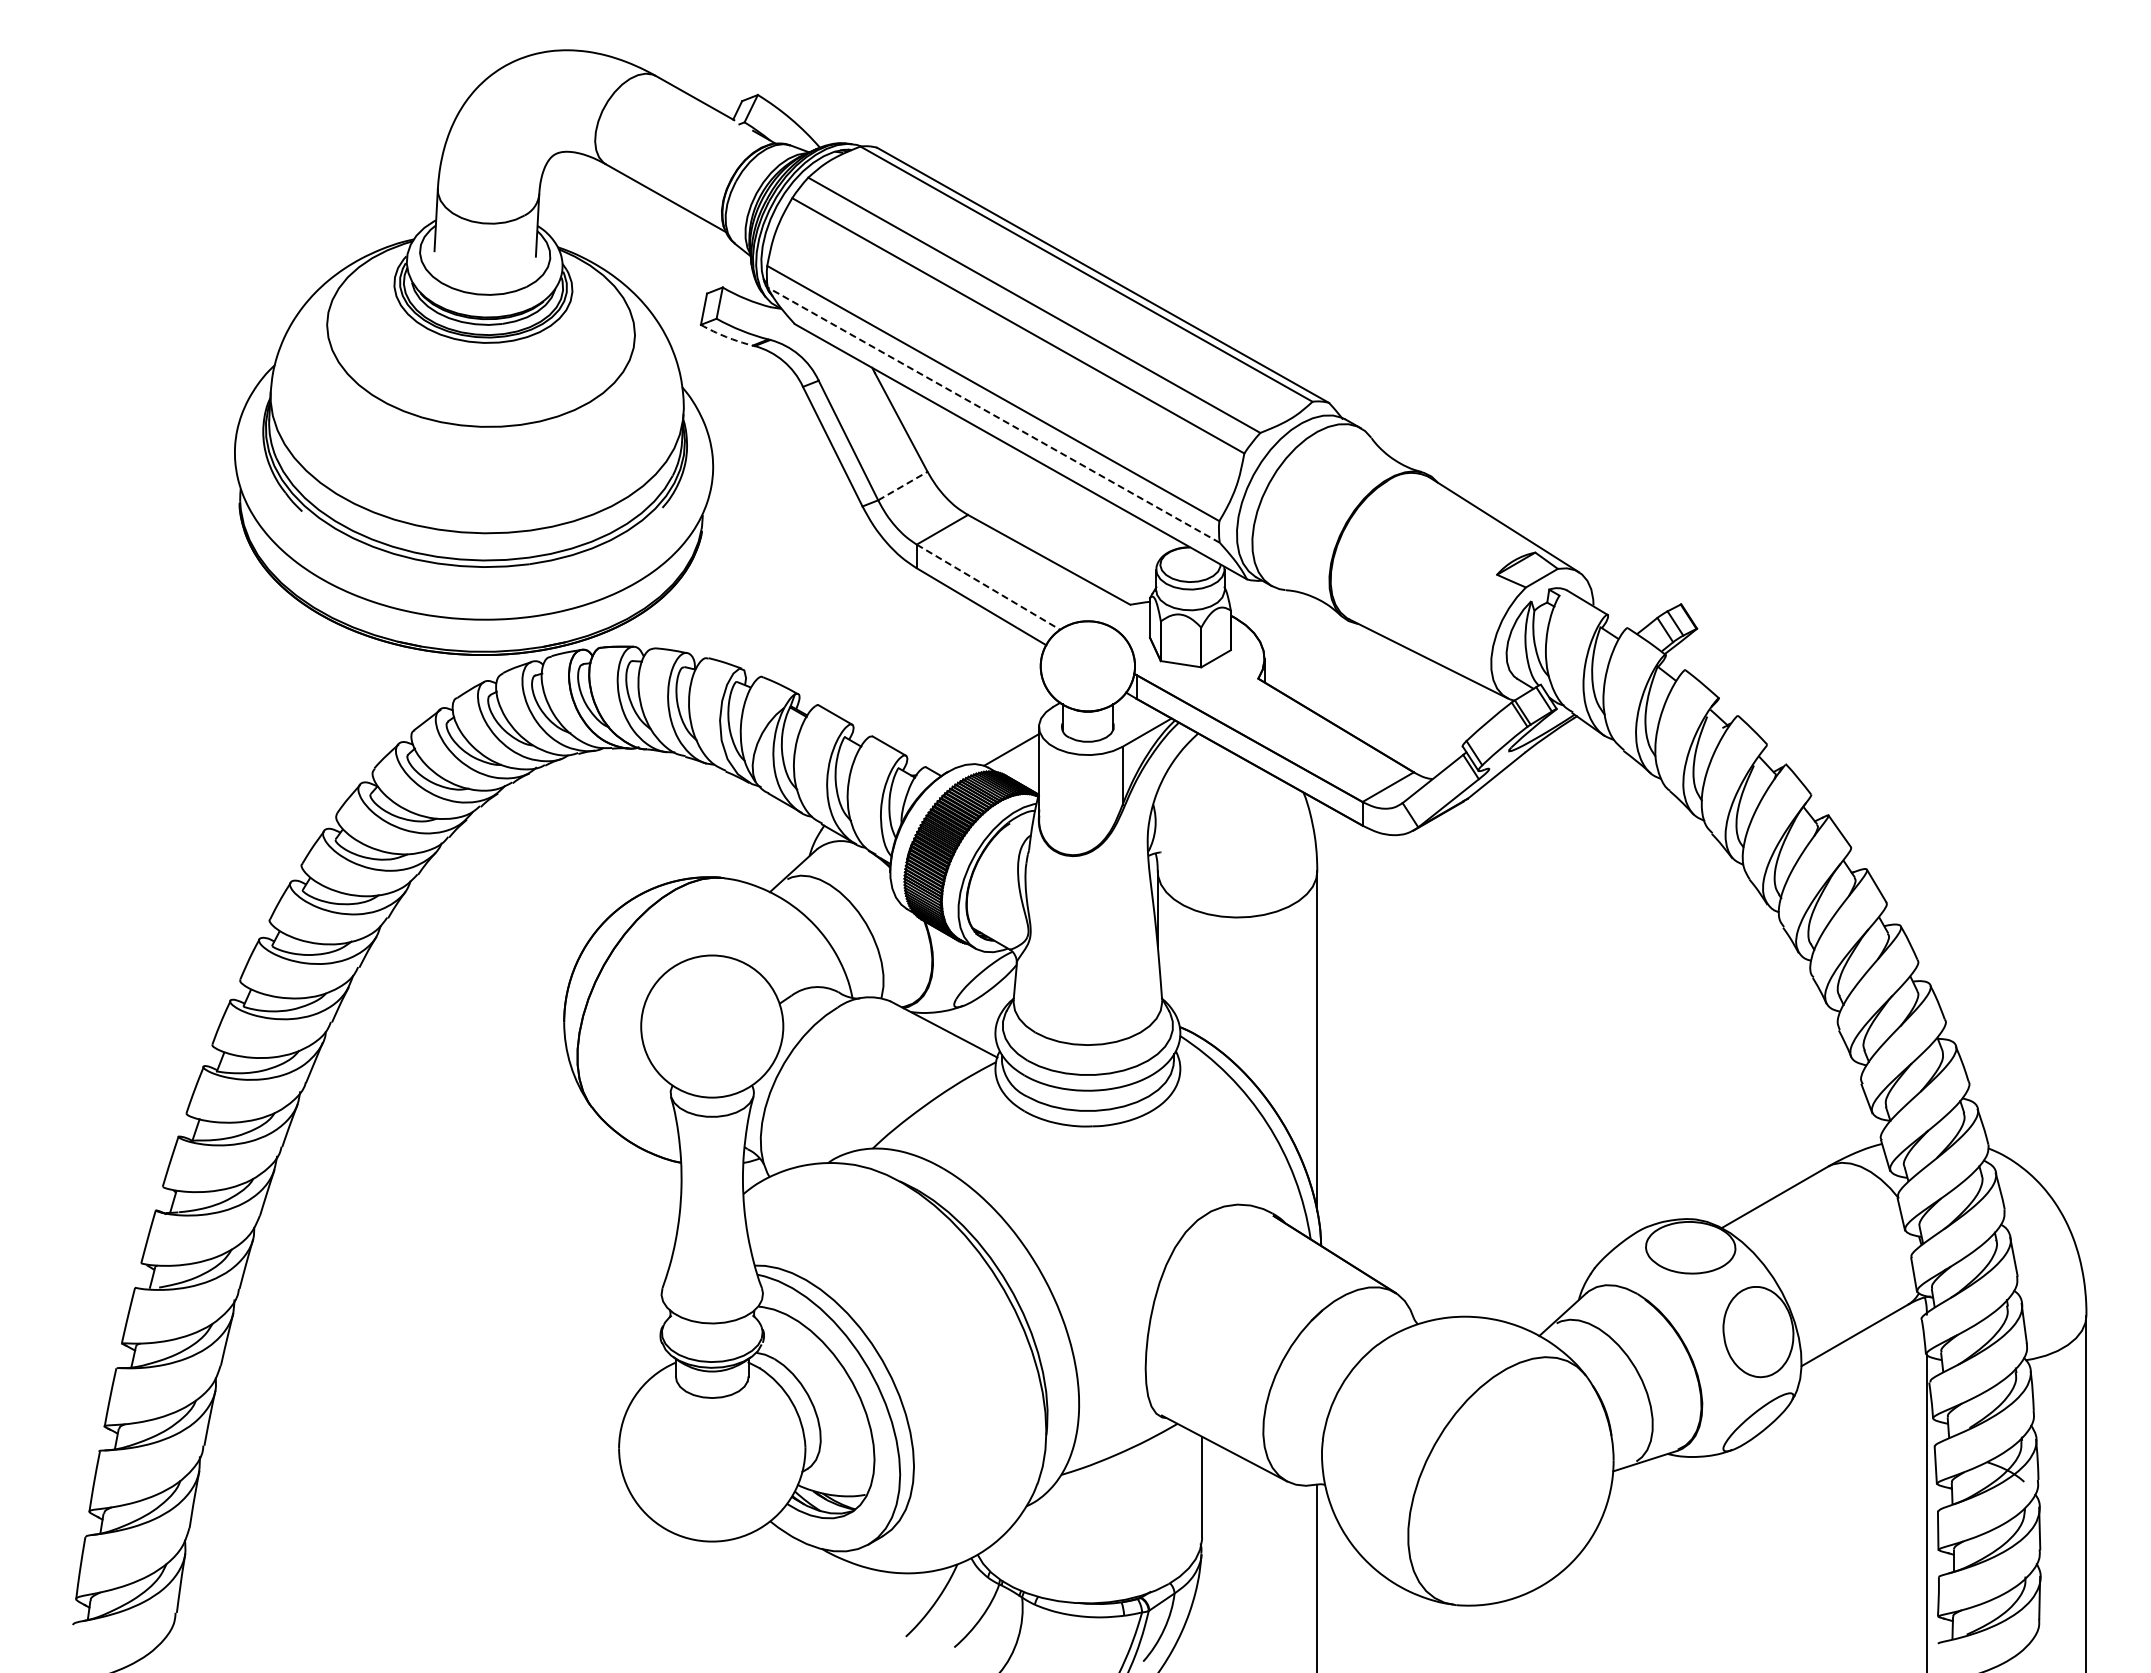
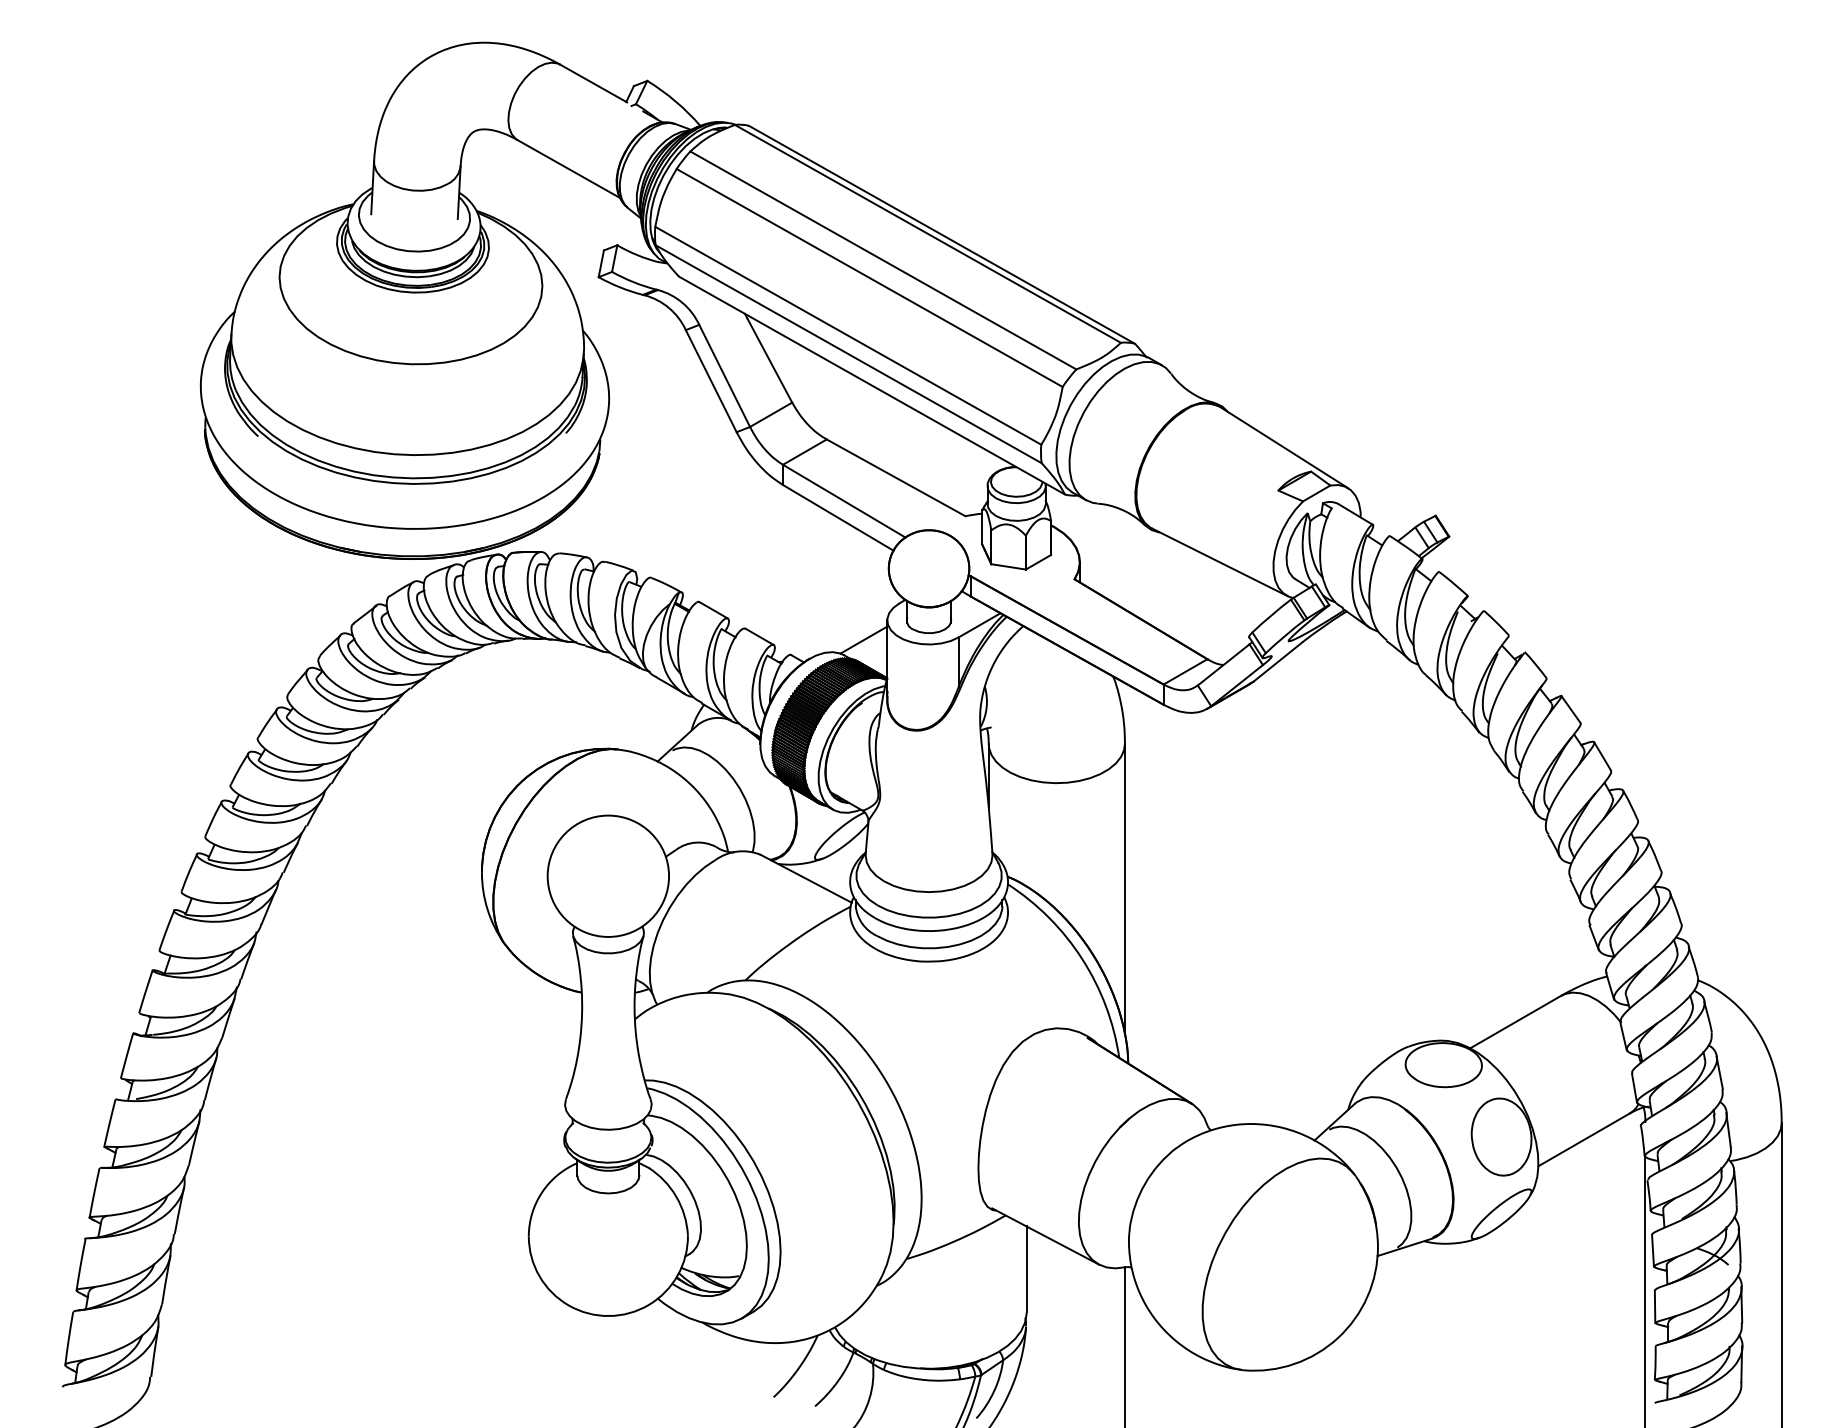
arc: (726, 336) -> (620, 287), dashed -> solid
line: (993, 415) -> (848, 354), dashed -> solid
line: (902, 486) -> (770, 415), dashed -> solid
line: (988, 587) -> (844, 501), dashed -> solid

